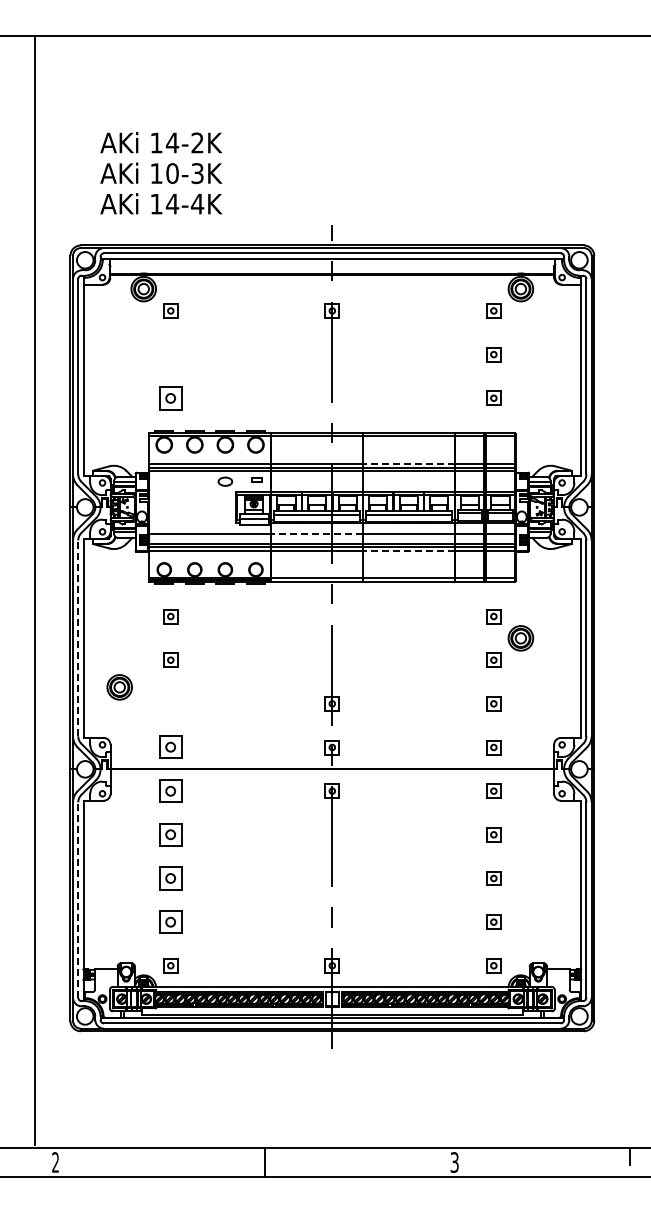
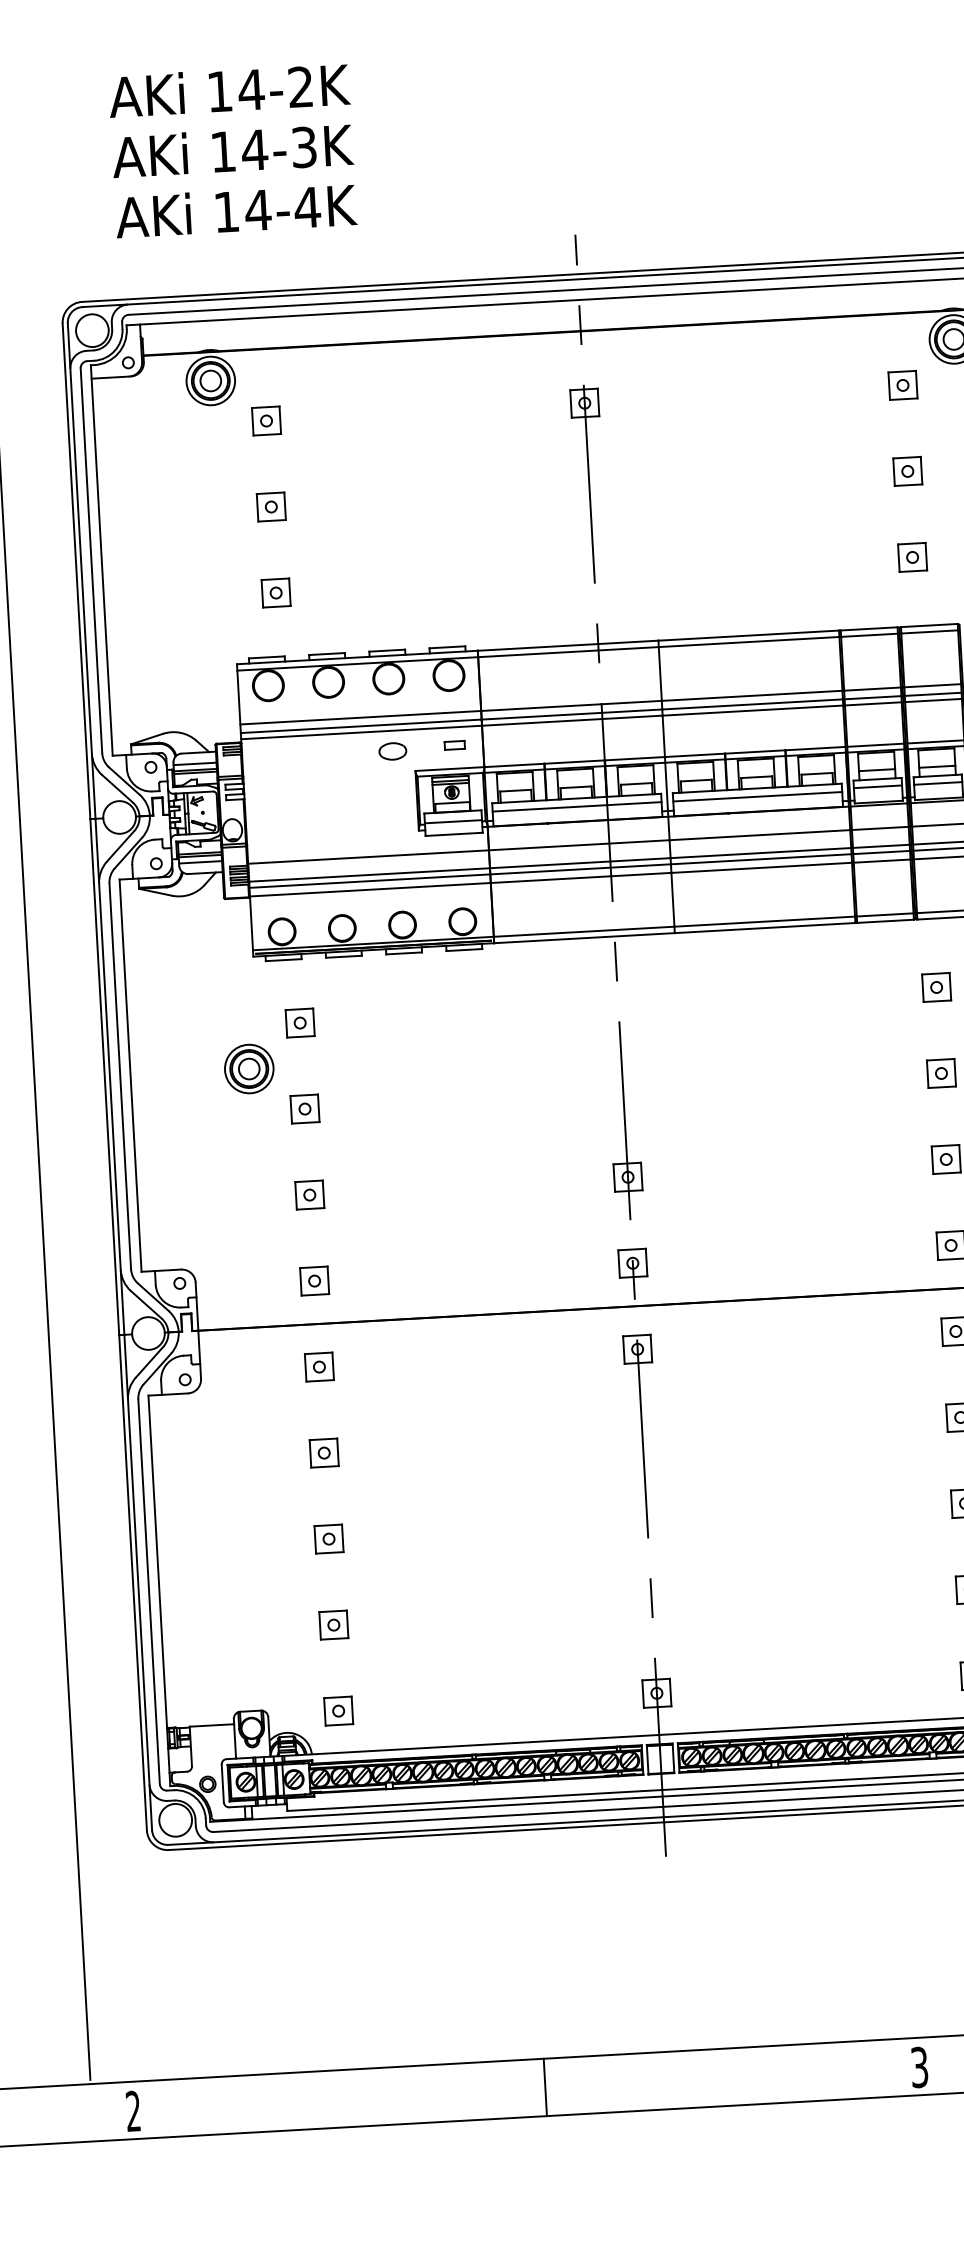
text: (172, 173) -> (254, 150), 10-3K -> 14-3K
part: (170, 354) -> (270, 506), added
part: (170, 397) -> (275, 591), size x0.62
line: (408, 463) -> (751, 695), dashed -> solid
line: (317, 534) -> (580, 845), dashed -> solid
line: (408, 551) -> (761, 868), dashed -> solid
line: (78, 638) -> (120, 1076), dashed -> solid
part: (119, 687) -> (248, 1069), moved
part: (170, 703) -> (309, 1194), added
part: (170, 747) -> (314, 1281), size x0.62
part: (170, 790) -> (318, 1365), size x0.62
part: (170, 834) -> (323, 1452), size x0.62
part: (170, 878) -> (328, 1539), size x0.62
line: (78, 900) -> (149, 1592), dashed -> solid
part: (170, 921) -> (333, 1623), size x0.62

